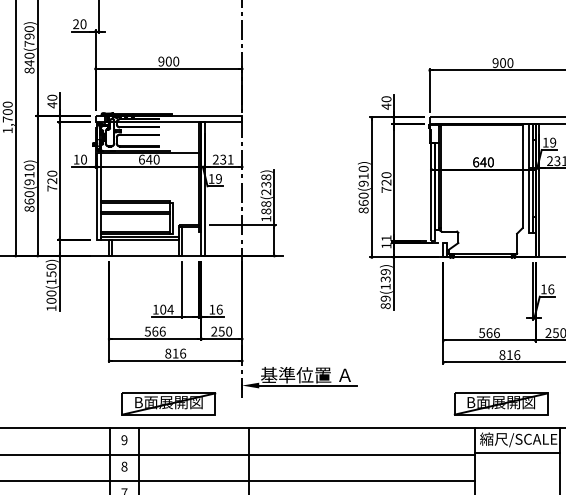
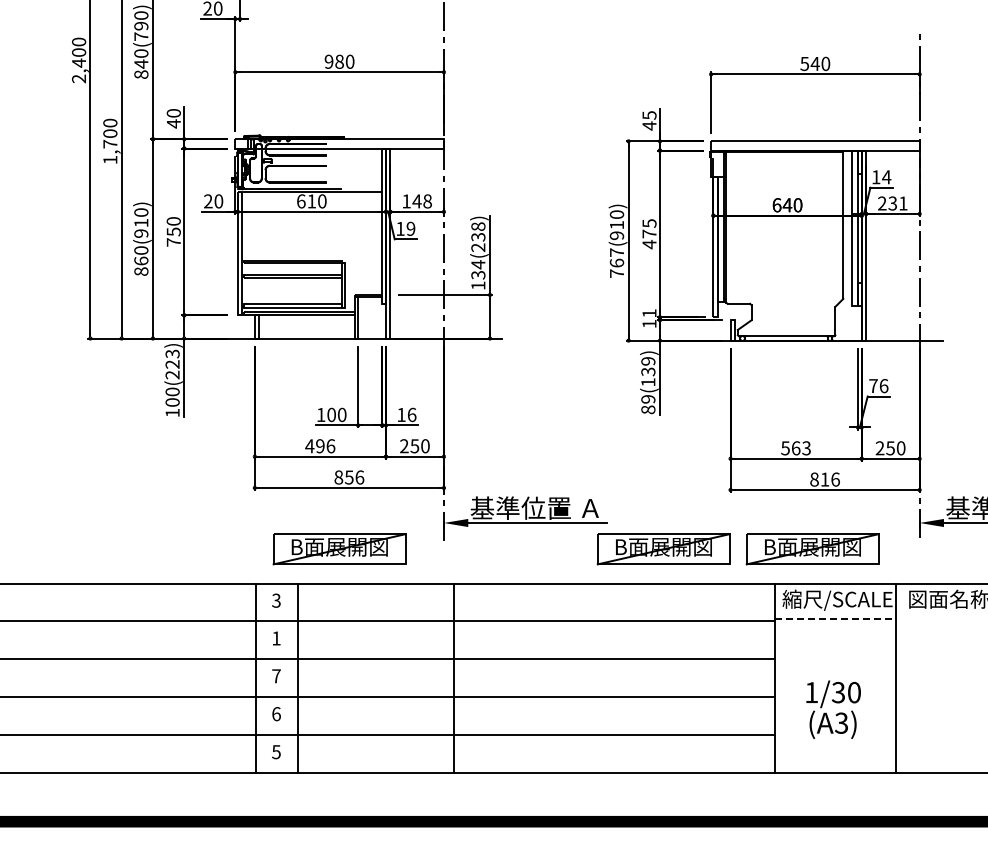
text: (168, 61) -> (339, 61), 900 -> 980
text: (498, 62) -> (809, 63), 900 -> 540
text: (386, 99) -> (649, 115), 40 -> 45
text: (553, 142) -> (886, 177), 19 -> 14
text: (76, 159) -> (208, 201), 10 -> 20
text: (149, 159) -> (311, 201), 640 -> 610
text: (222, 159) -> (416, 201), 231 -> 148
text: (52, 180) -> (173, 231), 720 -> 750
text: (386, 182) -> (649, 234), 720 -> 475
text: (363, 202) -> (616, 262), 860(910) -> 767(910)
text: (266, 207) -> (478, 269), 188(238) -> 134(238)
text: (51, 274) -> (172, 364), 100(150) -> 100(223)
text: (543, 288) -> (873, 385), 16 -> 76
text: (170, 309) -> (341, 414), 104 -> 100
text: (151, 331) -> (314, 446), 566 -> 496
text: (496, 333) -> (806, 448), 566 -> 563
text: (175, 353) -> (348, 477), 816 -> 856
part: (396, 404) -> (663, 549), added
text: (124, 440) -> (276, 600), 9 -> 3
line: (517, 453) -> (835, 619), solid -> dashed
text: (124, 466) -> (276, 638), 8 -> 1

